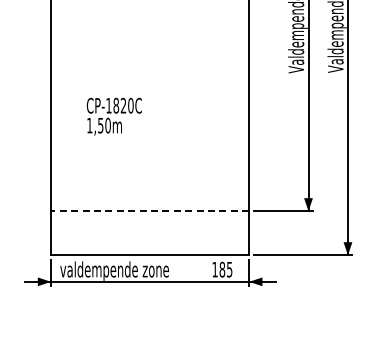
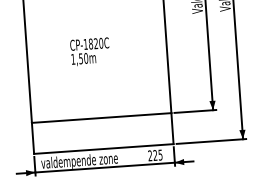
text: (113, 116) -> (89, 51), moved
line: (149, 211) -> (101, 118), dashed -> solid
text: (218, 269) -> (152, 155), 185 -> 225

